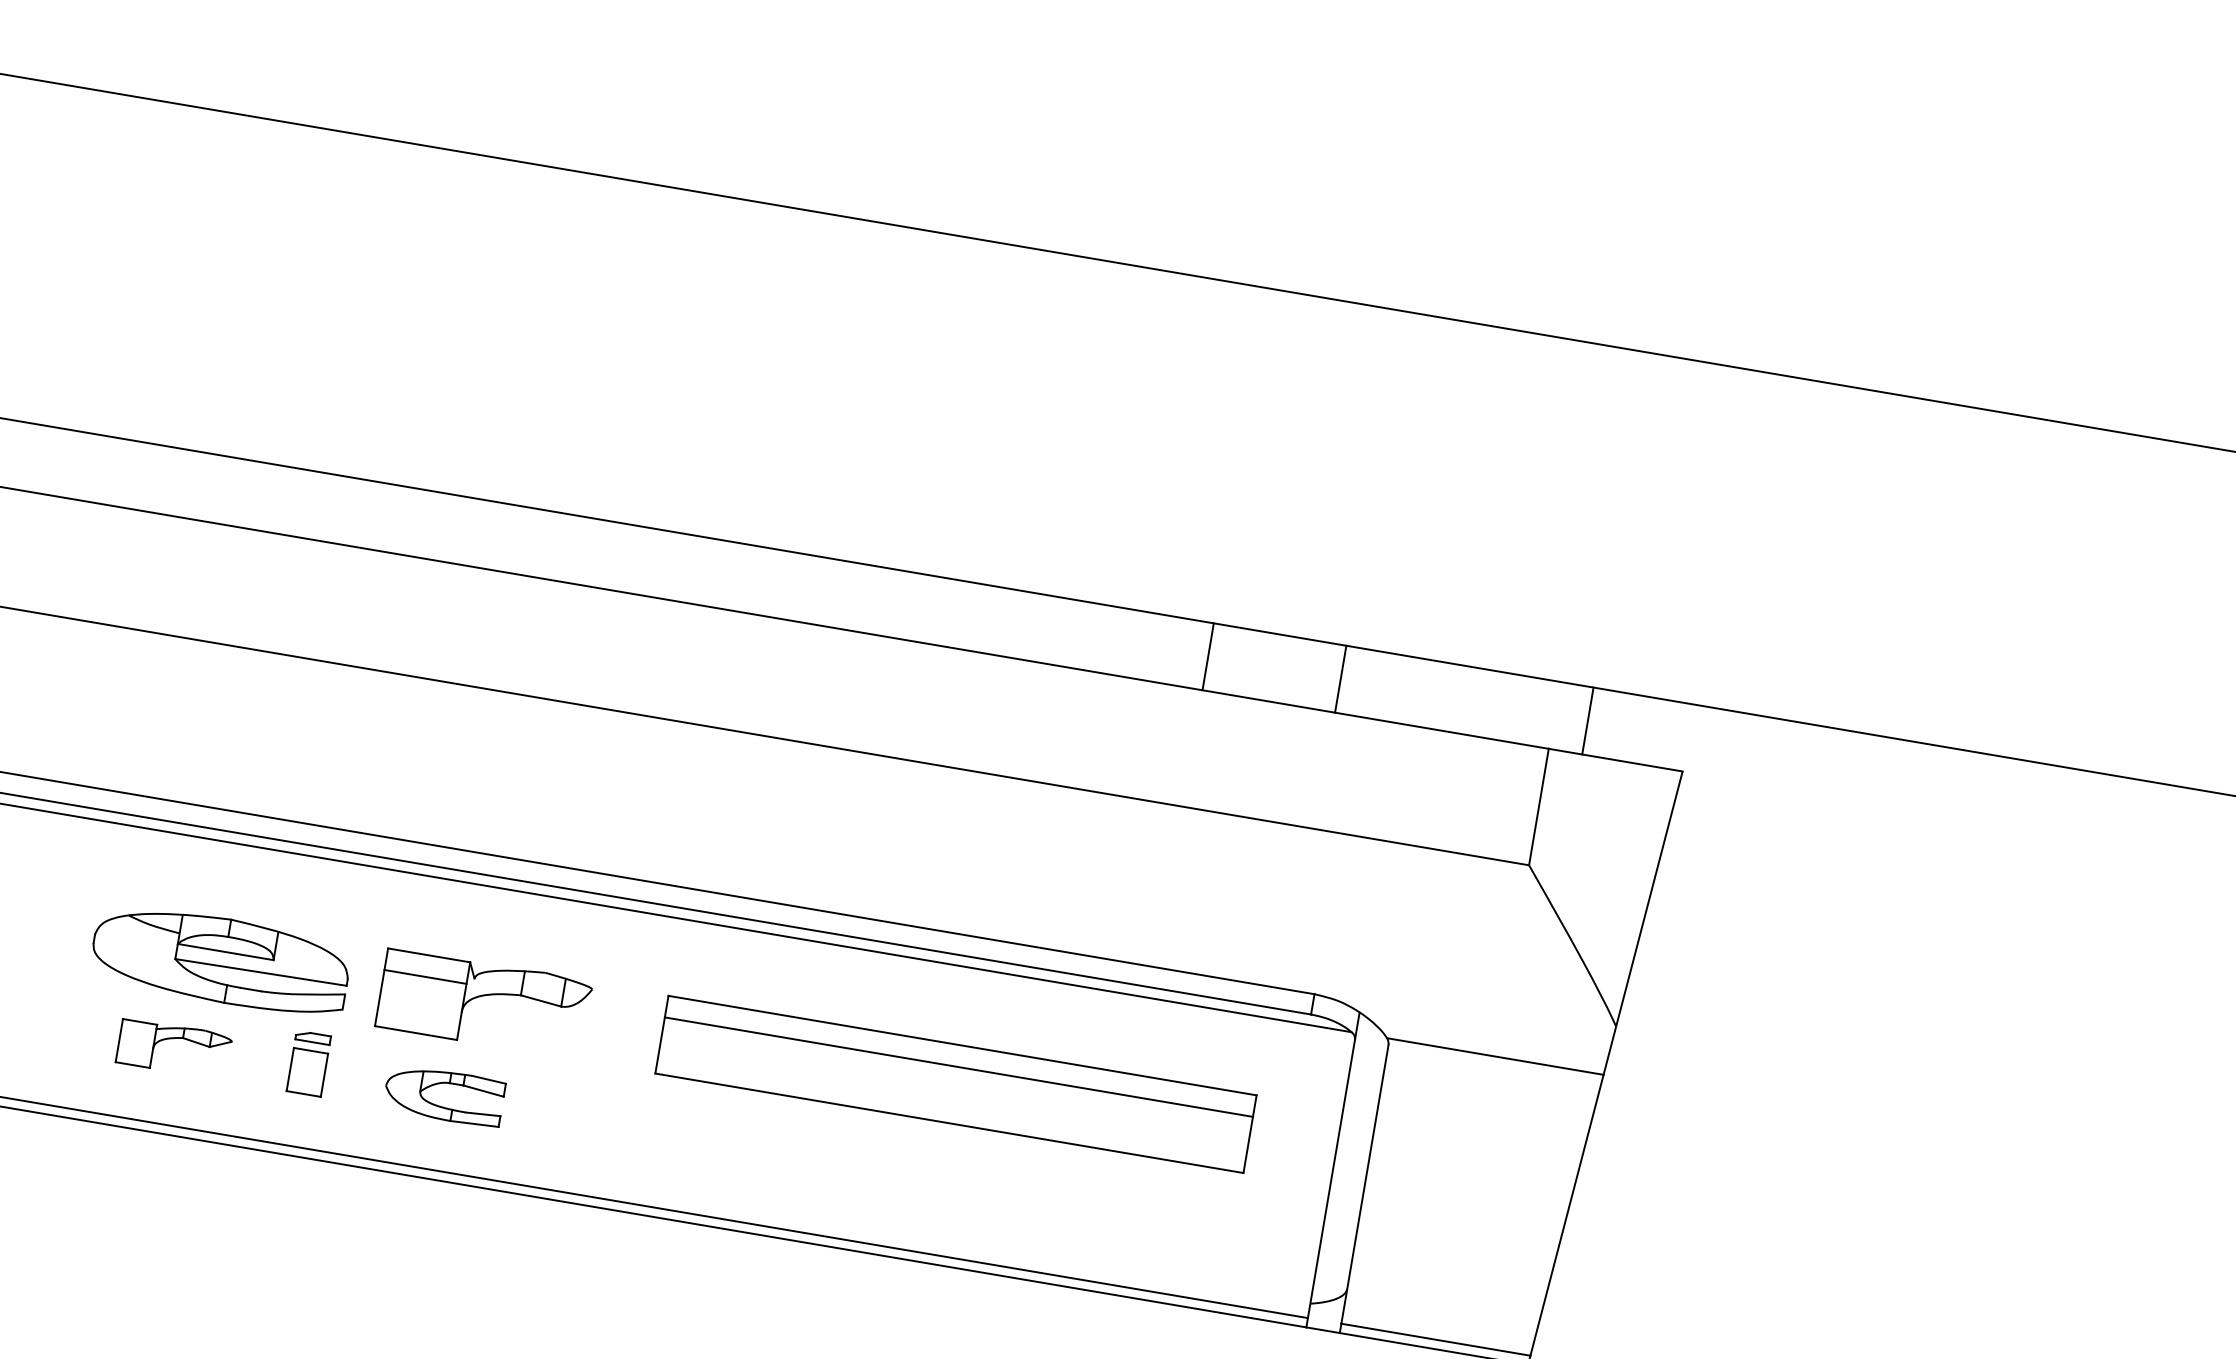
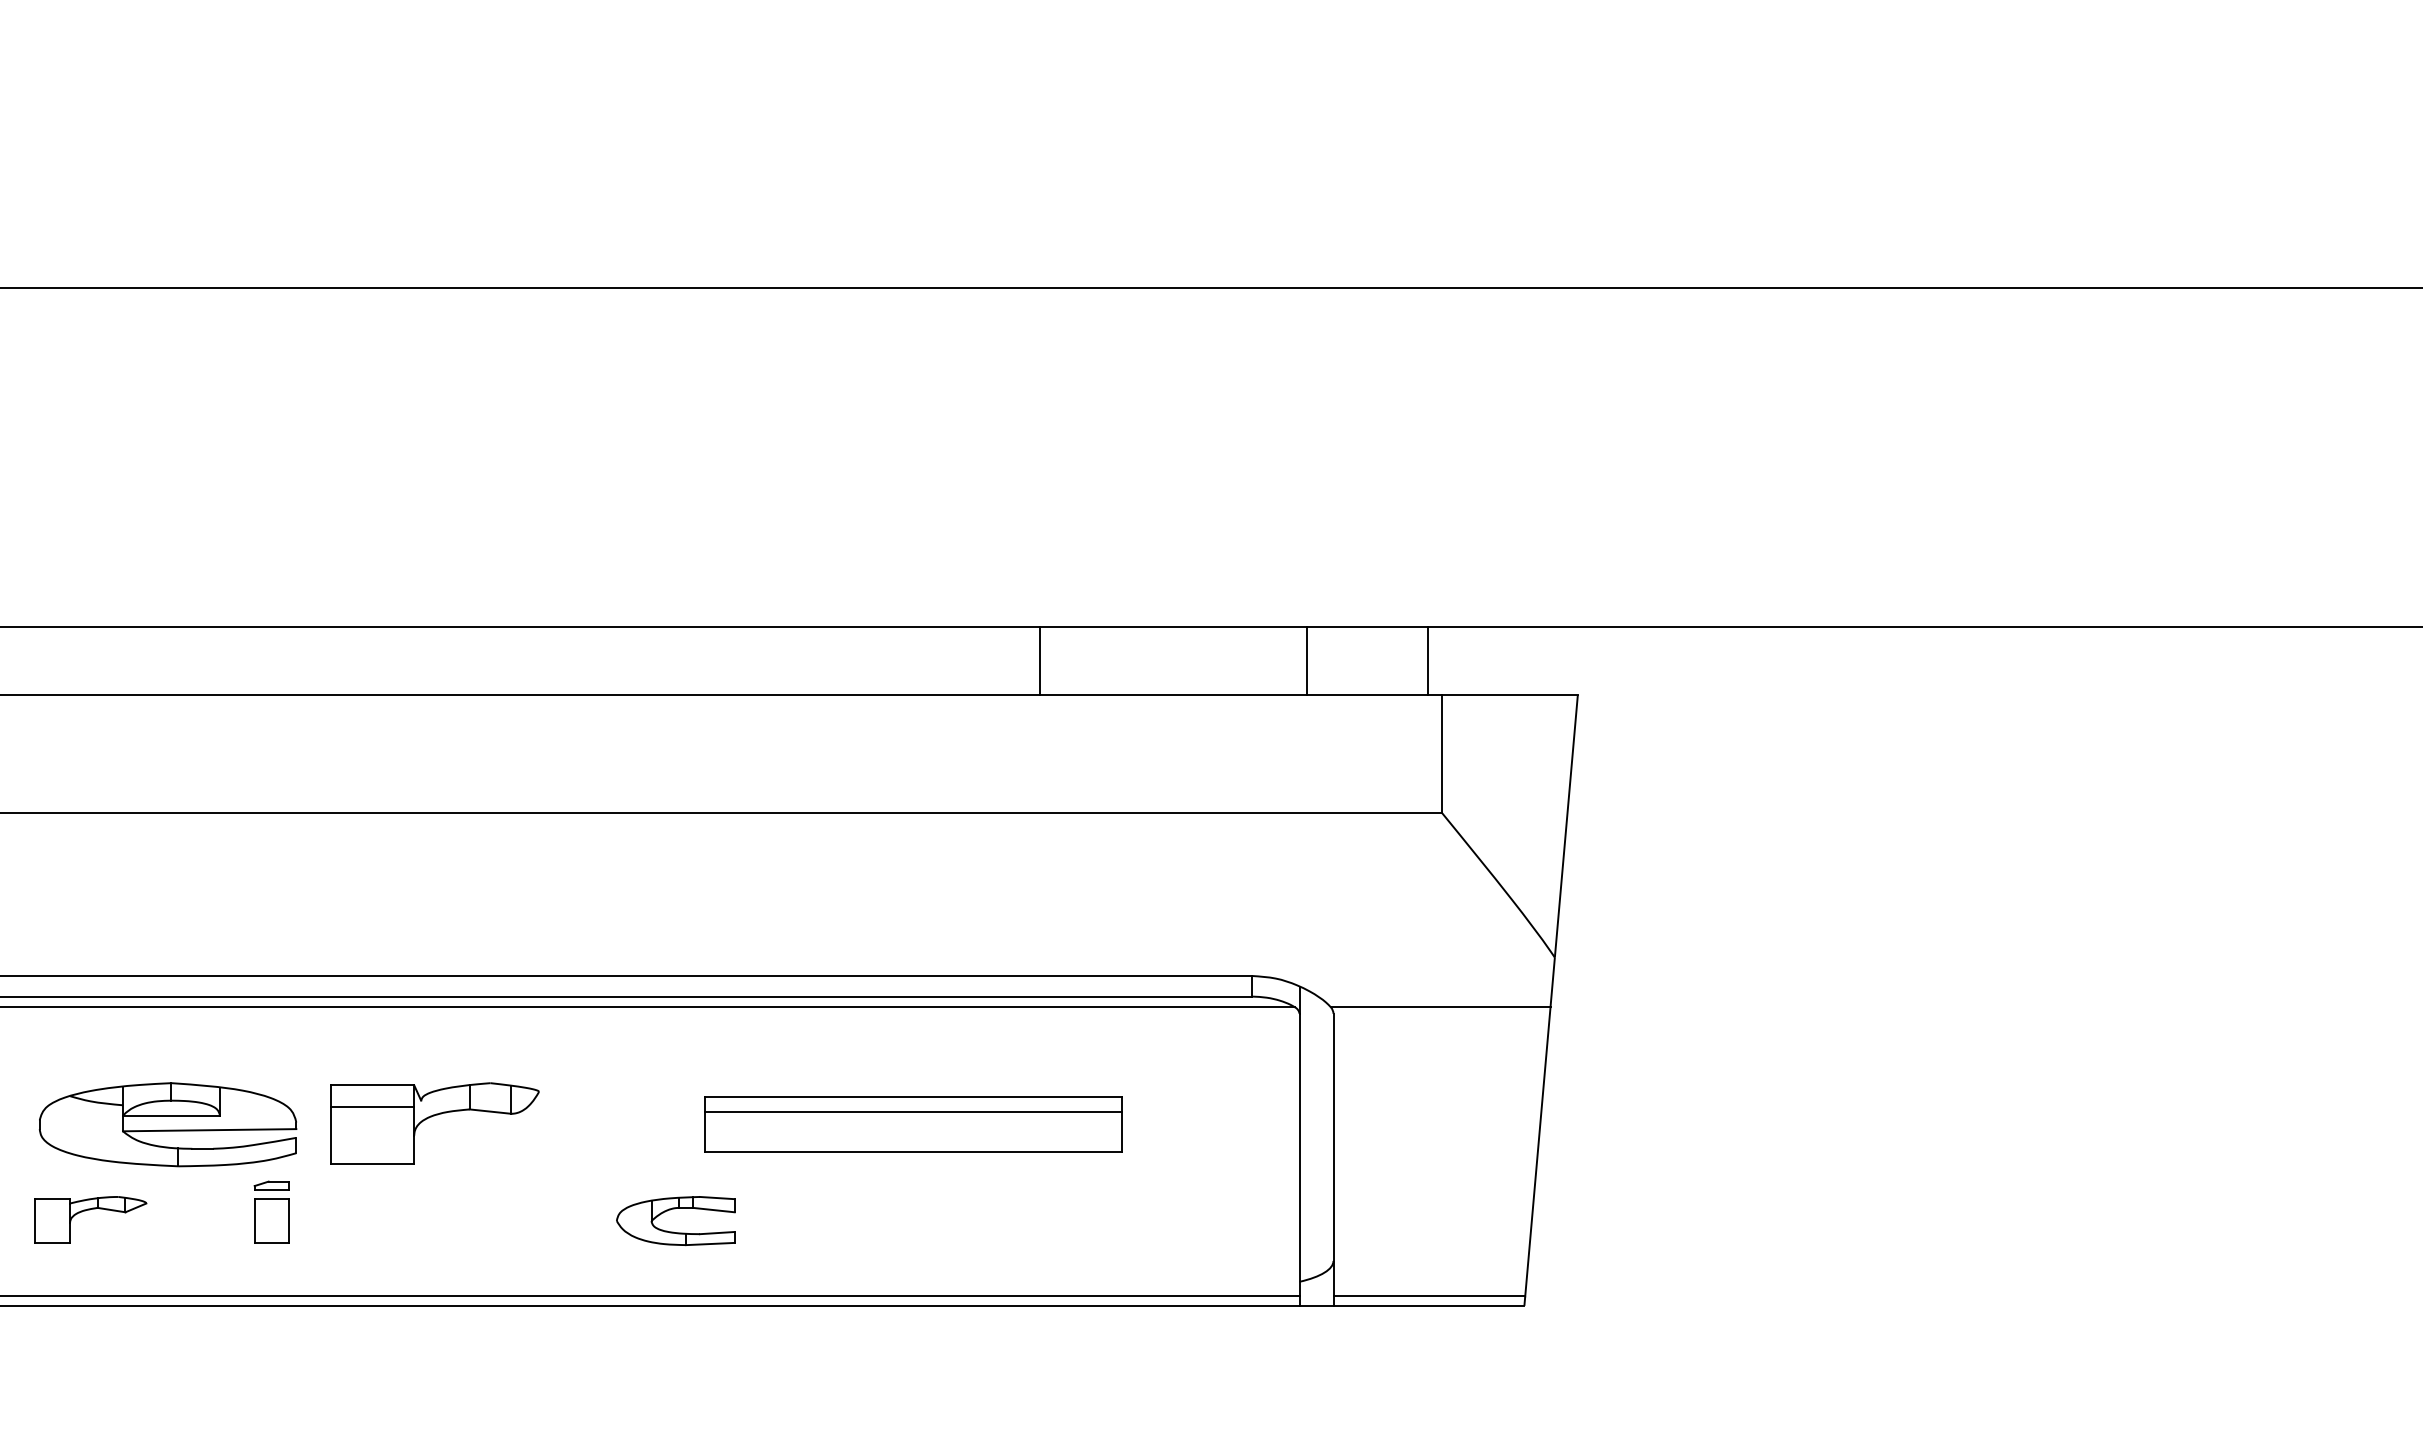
line: (1207, 656) -> (1039, 660), moved
line: (1340, 678) -> (1307, 660), moved
line: (1588, 720) -> (1428, 660), moved
part: (175, 1039) -> (90, 1210), moved
part: (955, 1084) -> (913, 1124), size x0.7
part: (440, 1105) -> (673, 1231), moved

